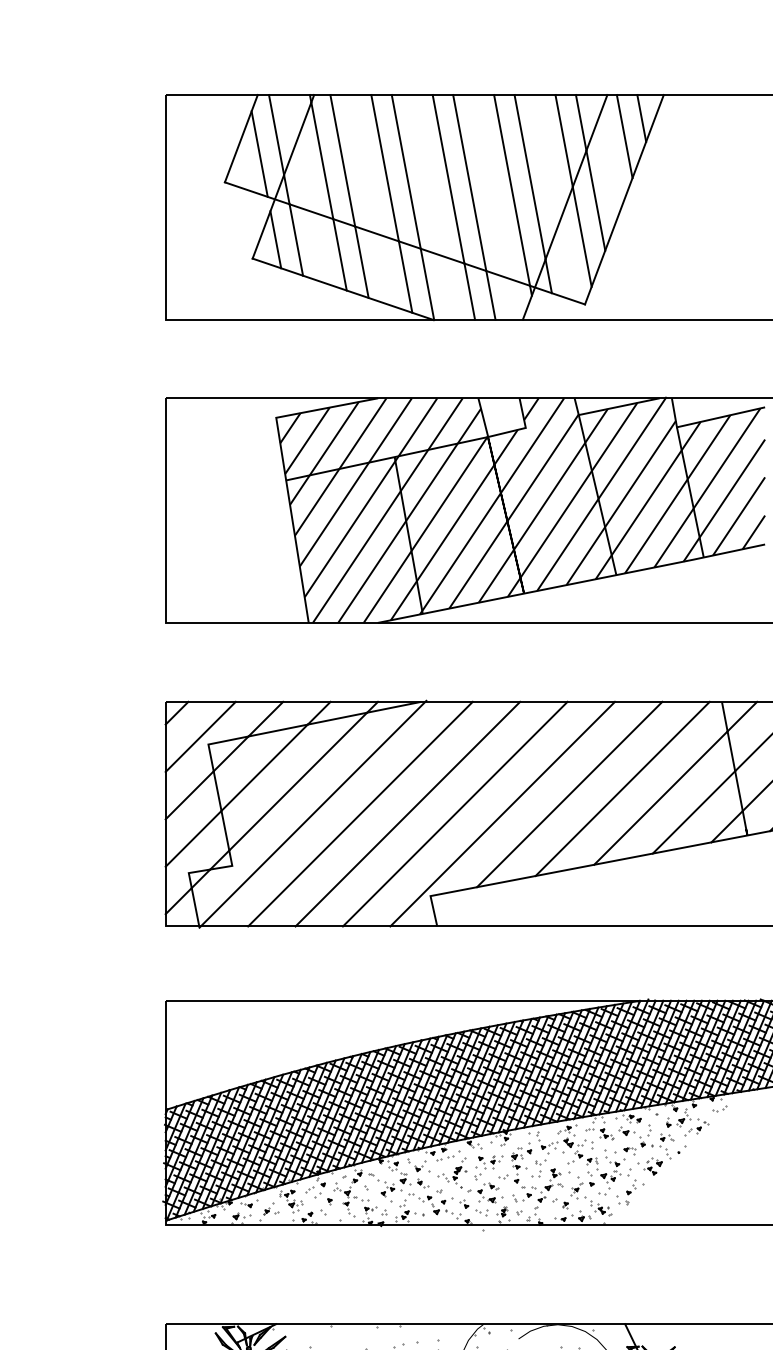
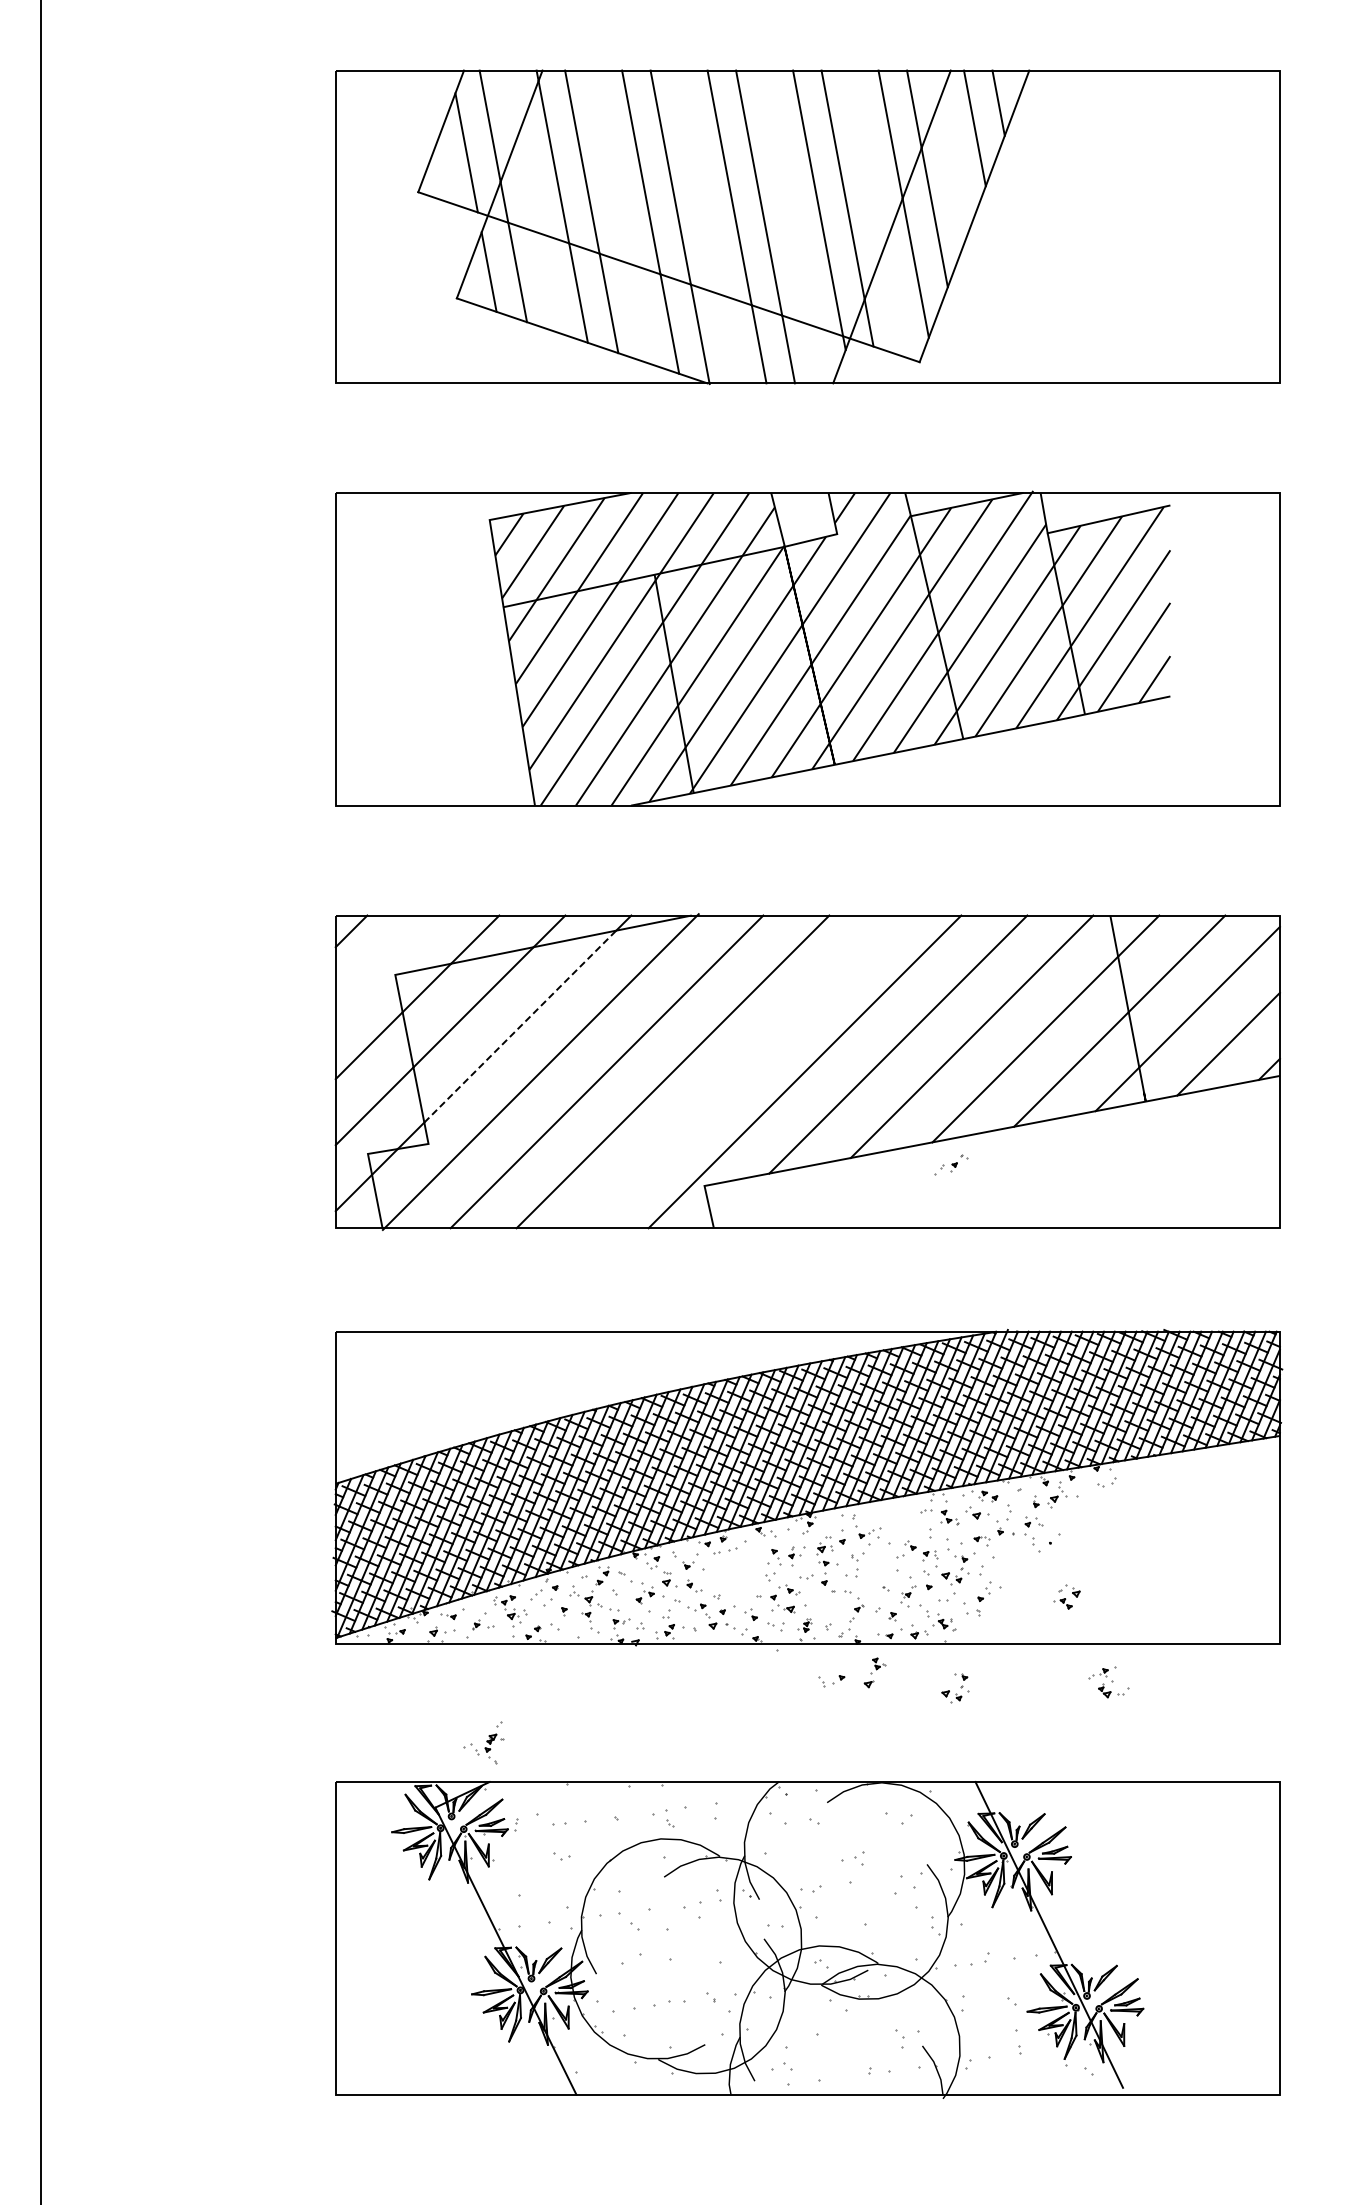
line: (200, 737) -> (384, 964), removed
line: (298, 781) -> (520, 1026), solid -> dashed
line: (454, 813) -> (738, 1071), removed
part: (696, 1128) -> (951, 1164), moved
part: (571, 1136) -> (1108, 1682), moved
part: (652, 1165) -> (1066, 1596), moved
part: (452, 1172) -> (483, 1742), moved
part: (552, 1179) -> (874, 1672), moved
part: (521, 1198) -> (831, 1681), moved
part: (610, 1257) -> (955, 1688), added

